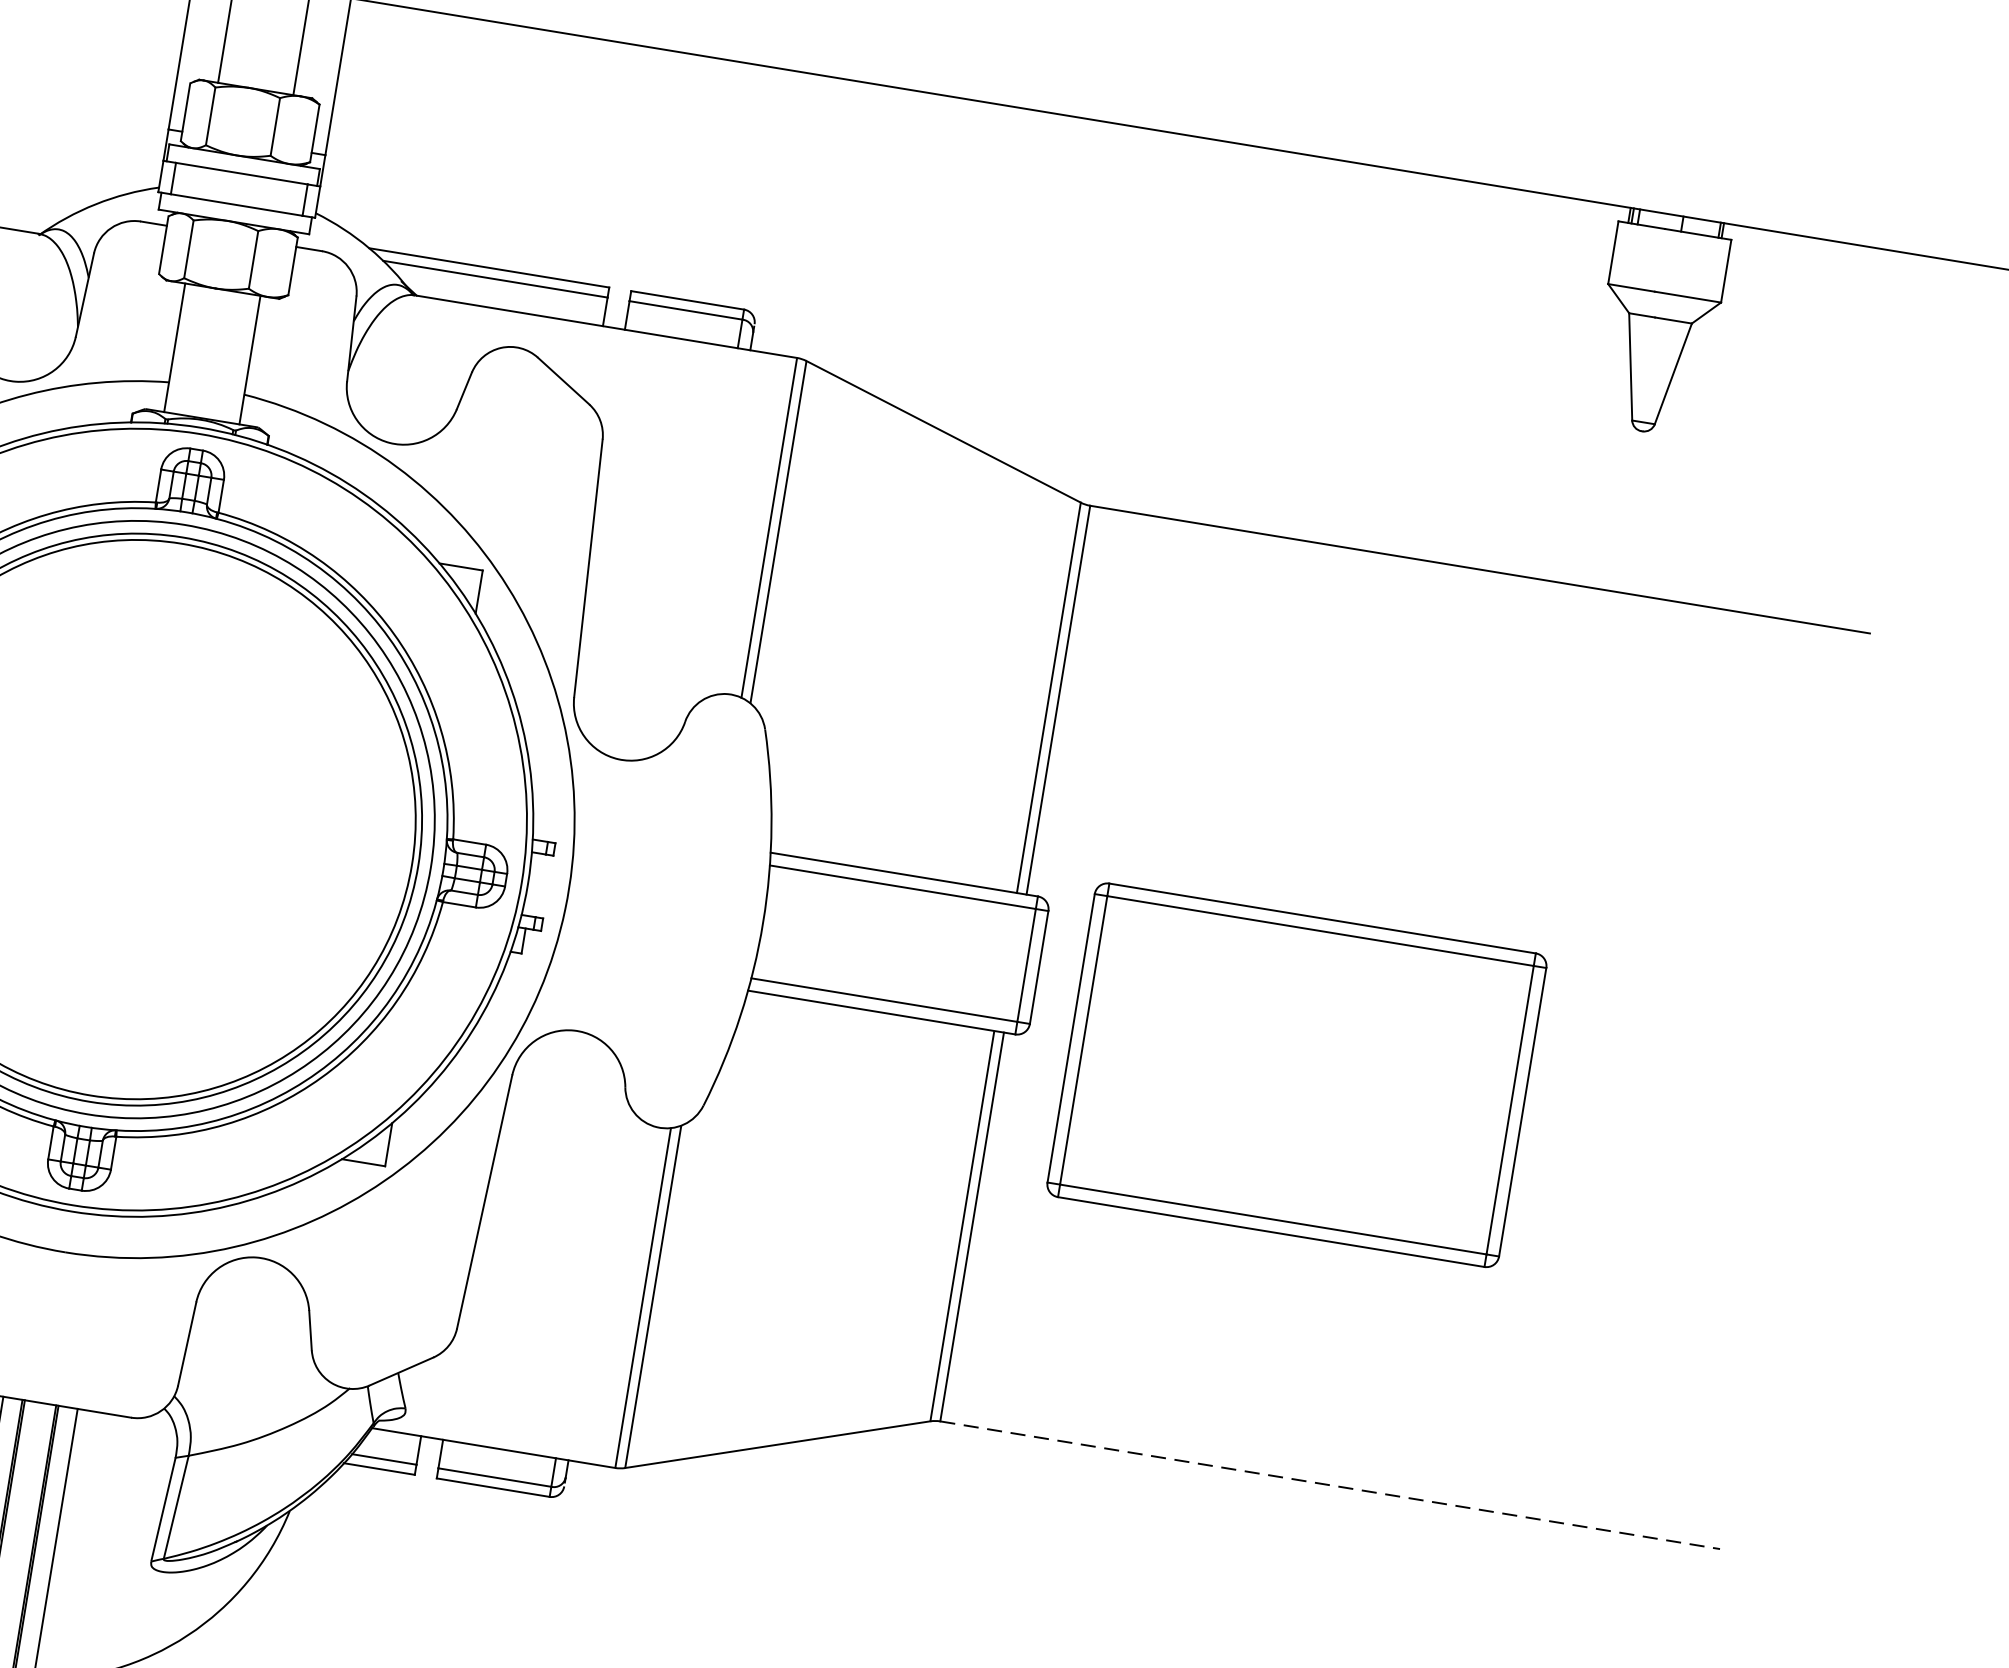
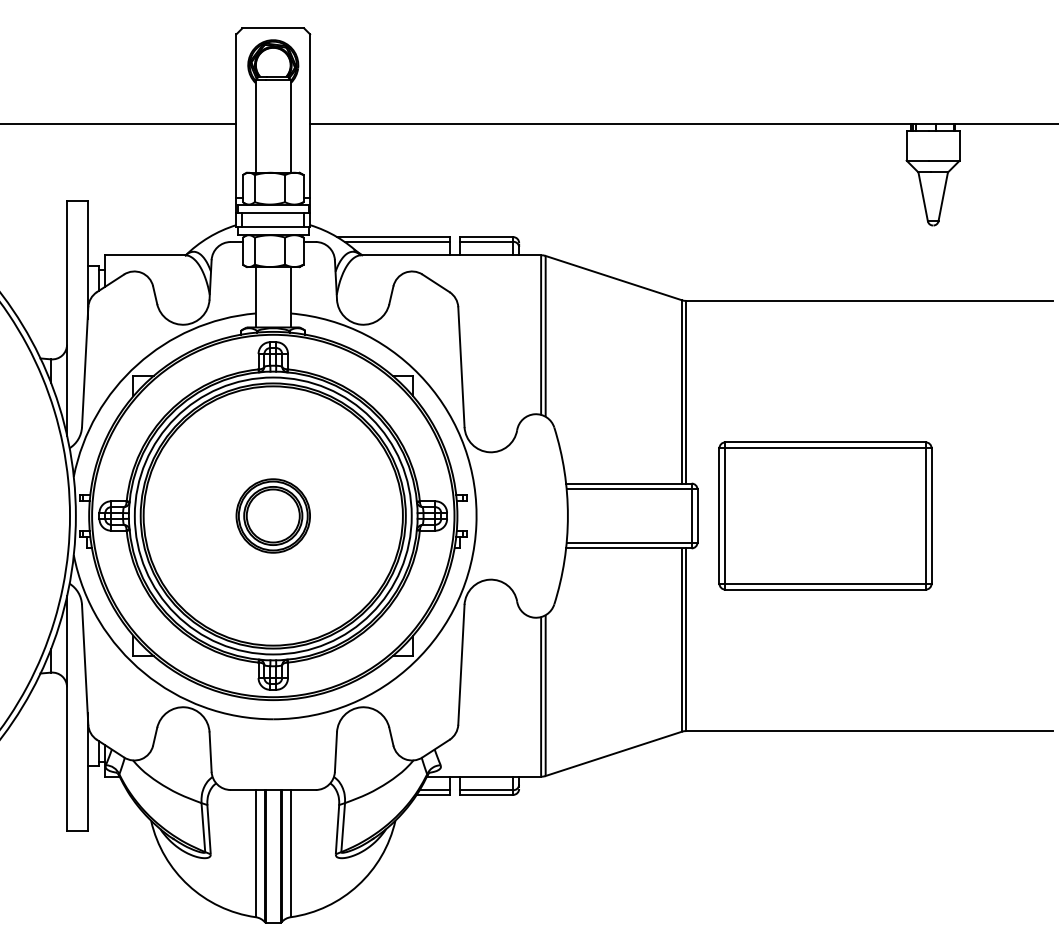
part: (134, 818) -> (272, 515), added
part: (1297, 1074) -> (825, 515), moved
line: (1330, 1486) -> (869, 731), dashed -> solid

